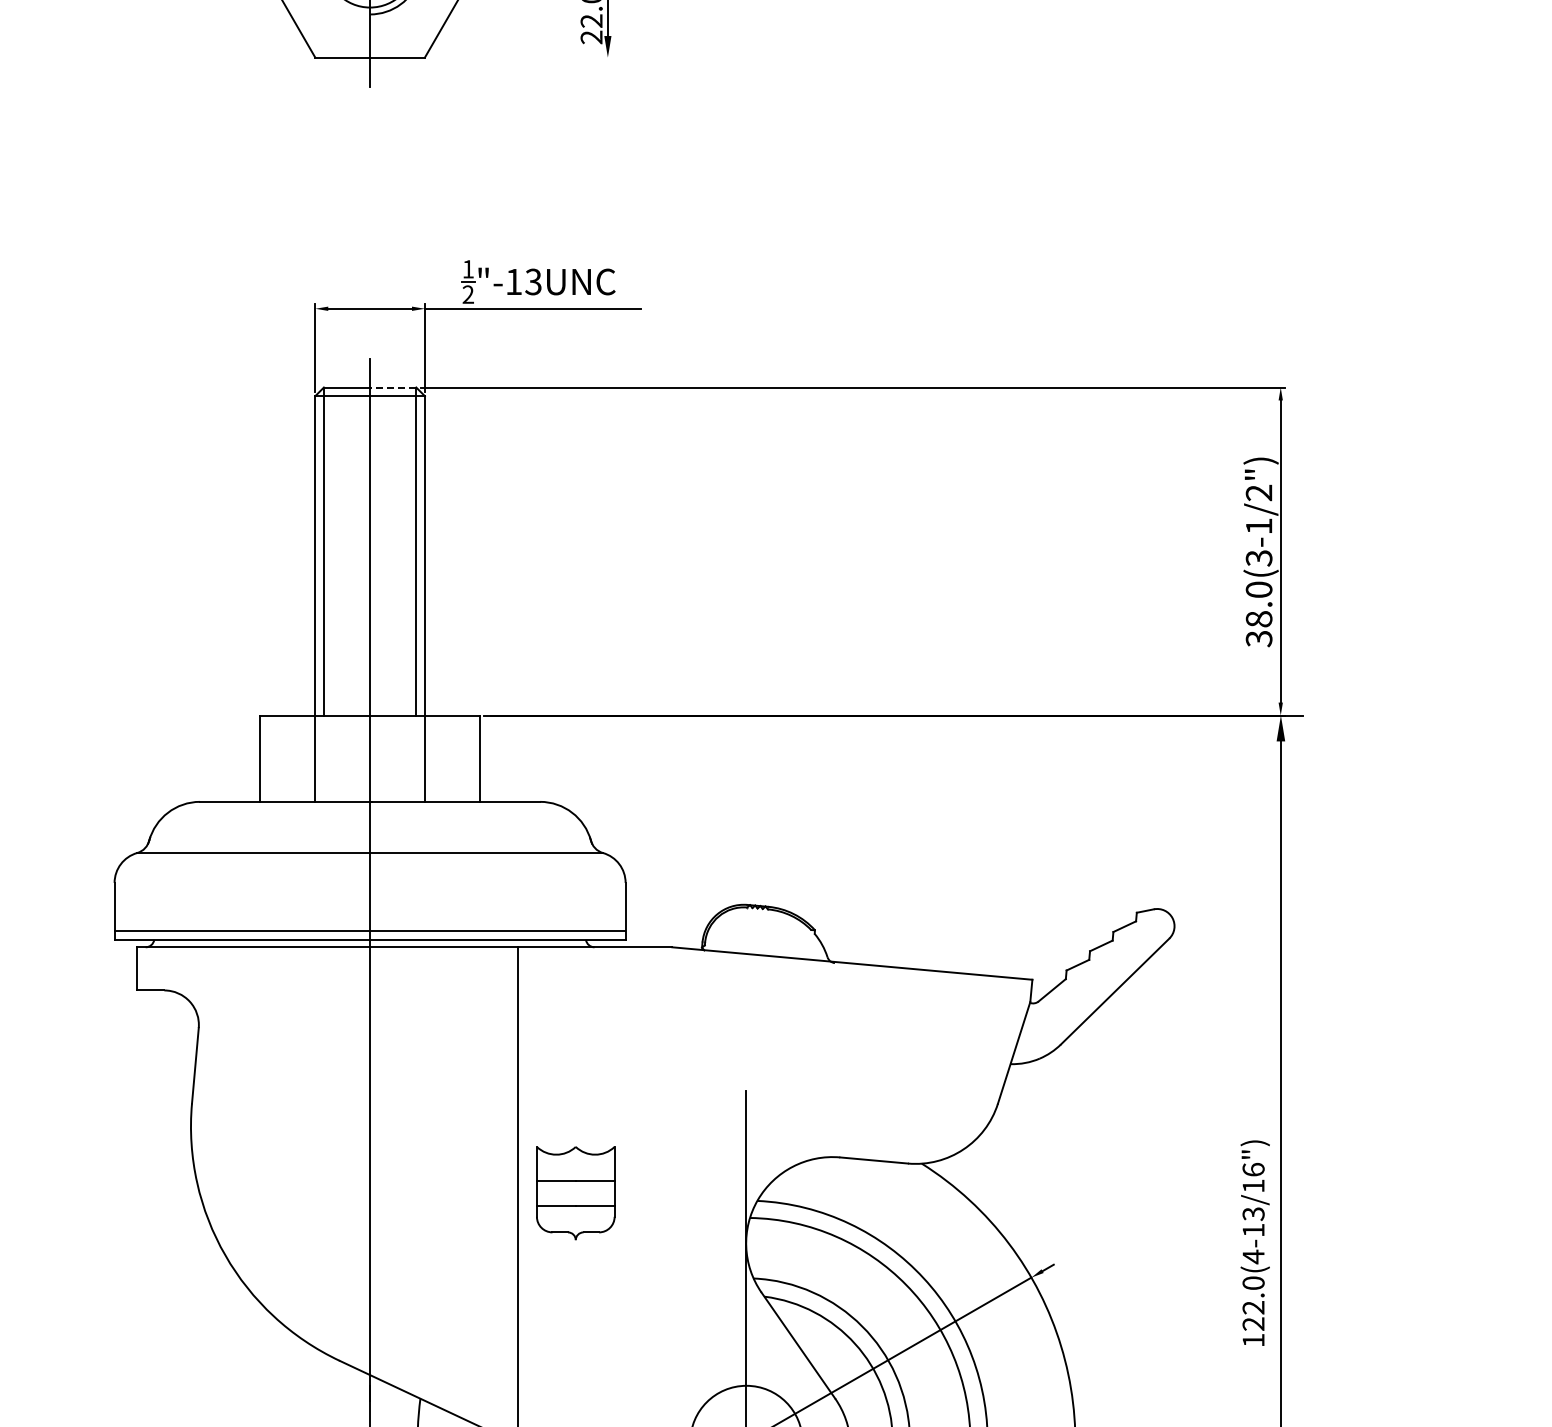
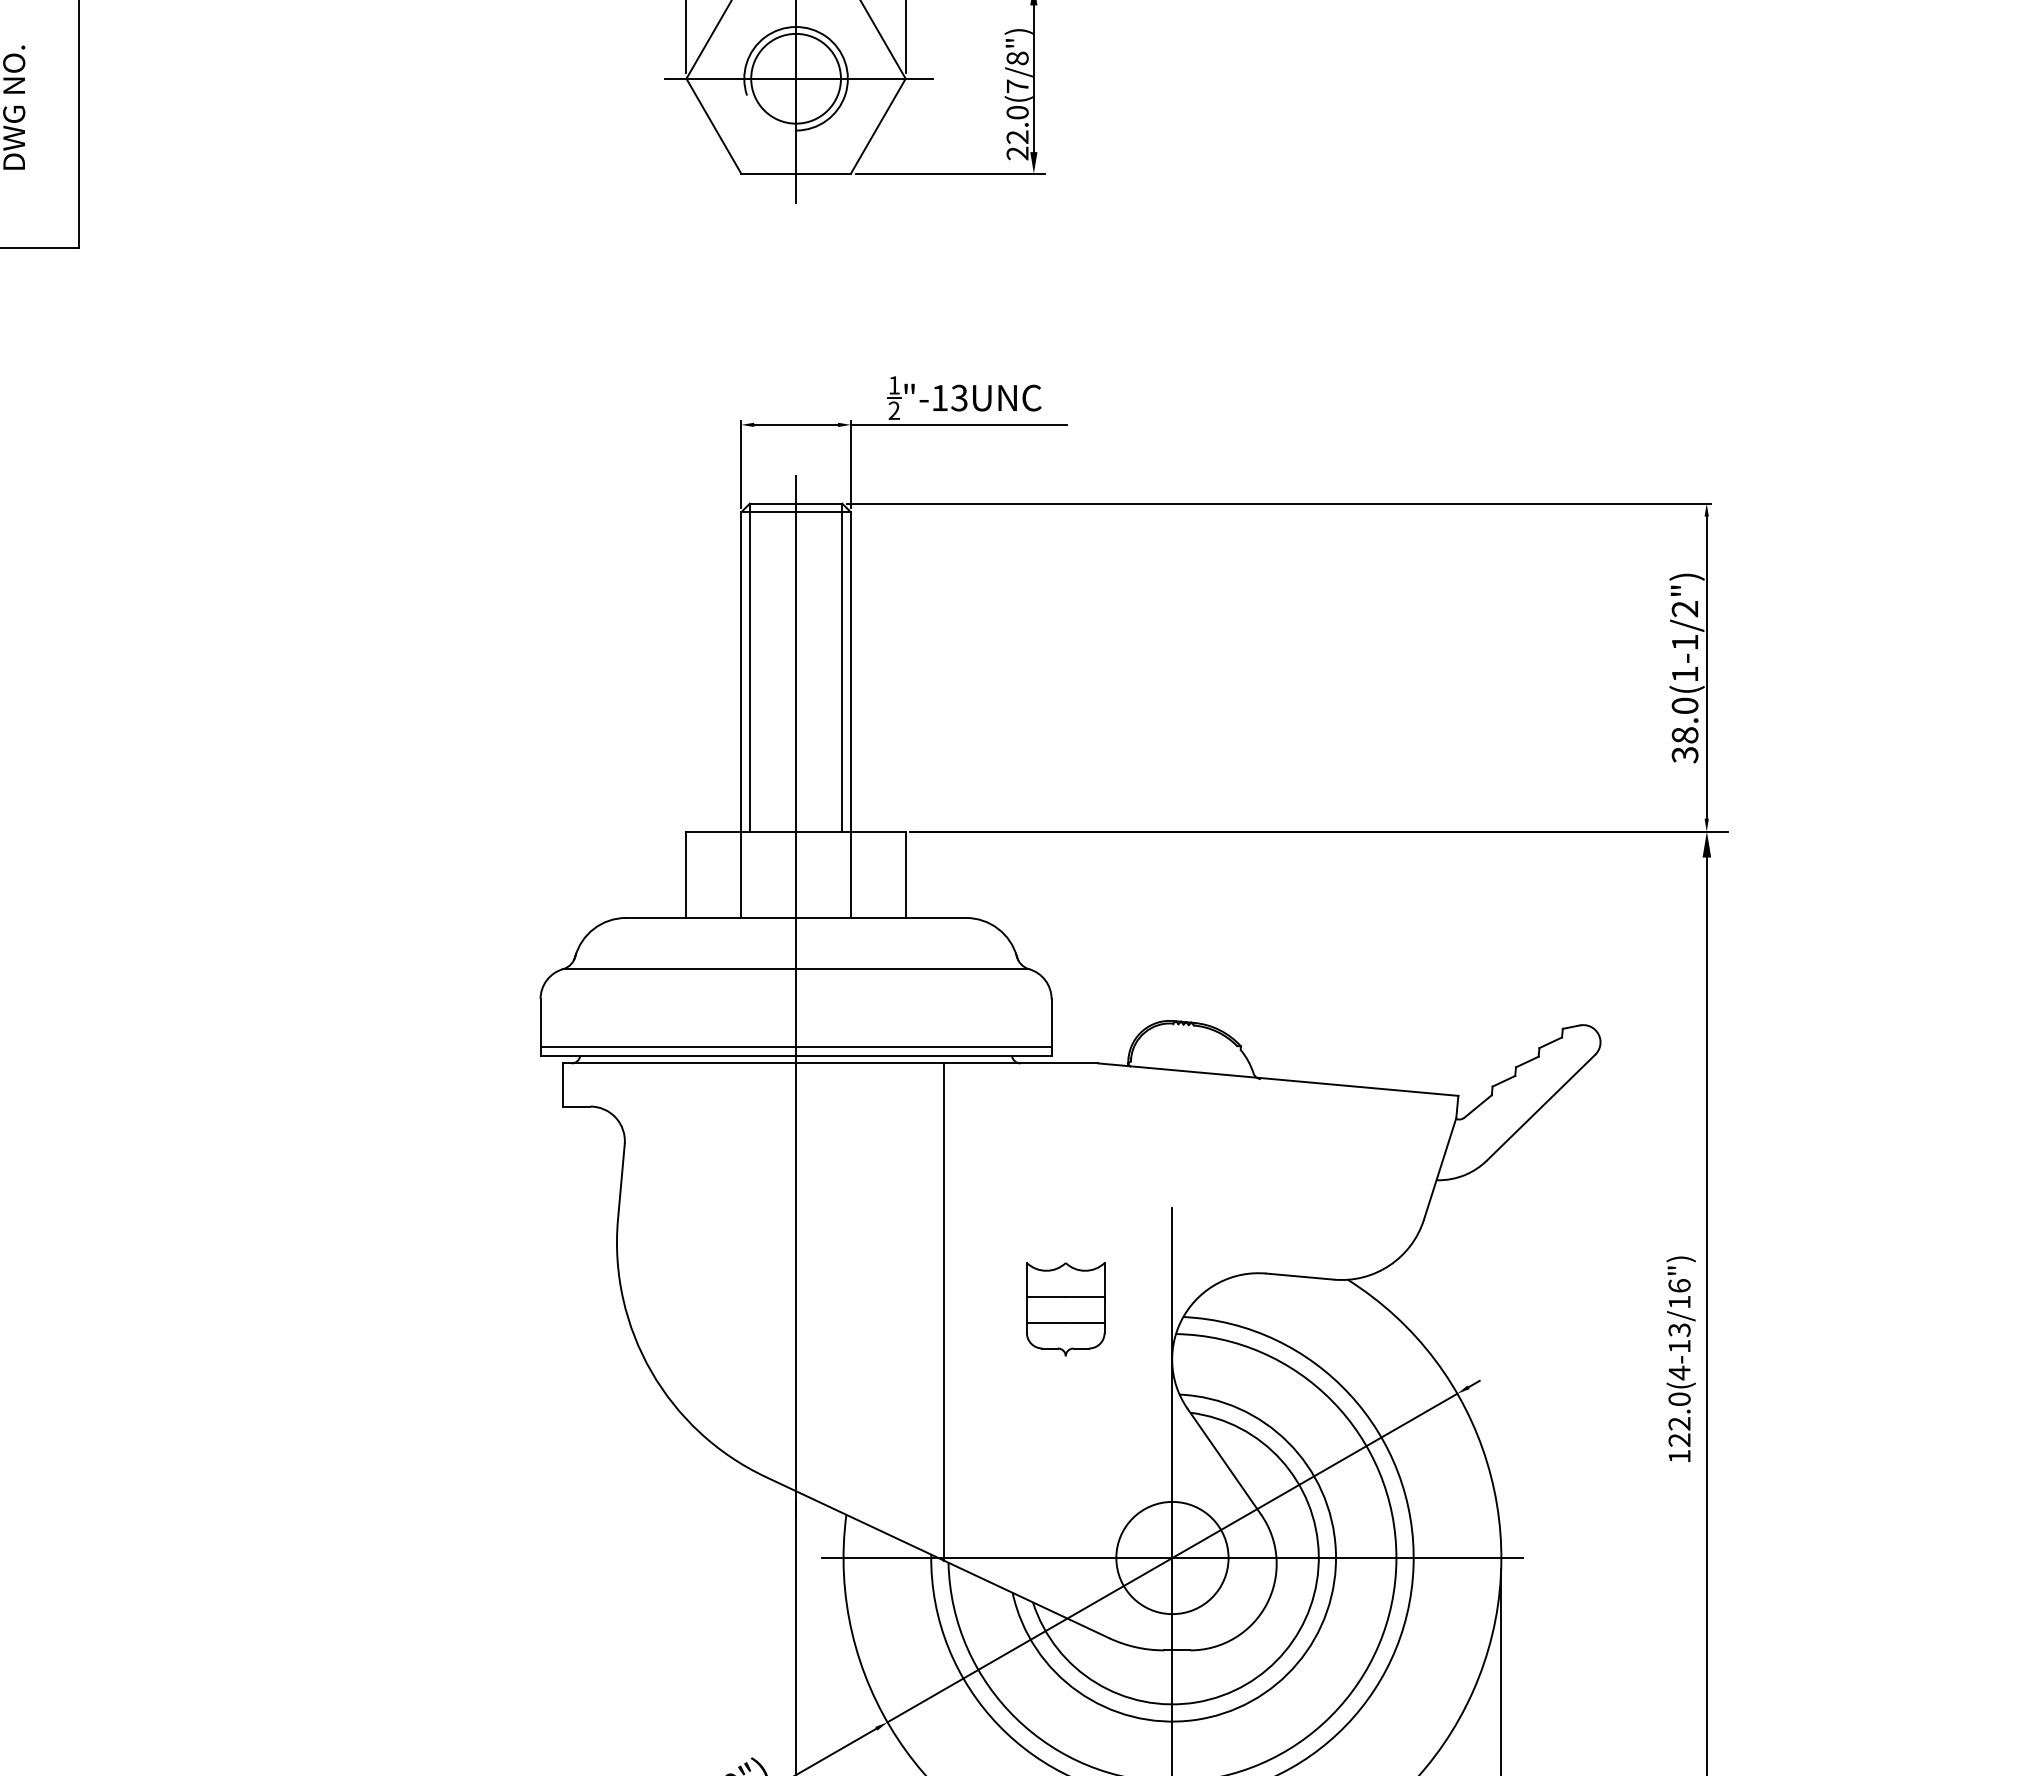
line: (524, 57) -> (950, 173), added
line: (392, 387) -> (818, 503), dashed -> solid
text: (1258, 558) -> (1684, 674), 38.0(3-1/2") -> 38.0(1-1/2")
part: (575, 1193) -> (1065, 1309), moved

